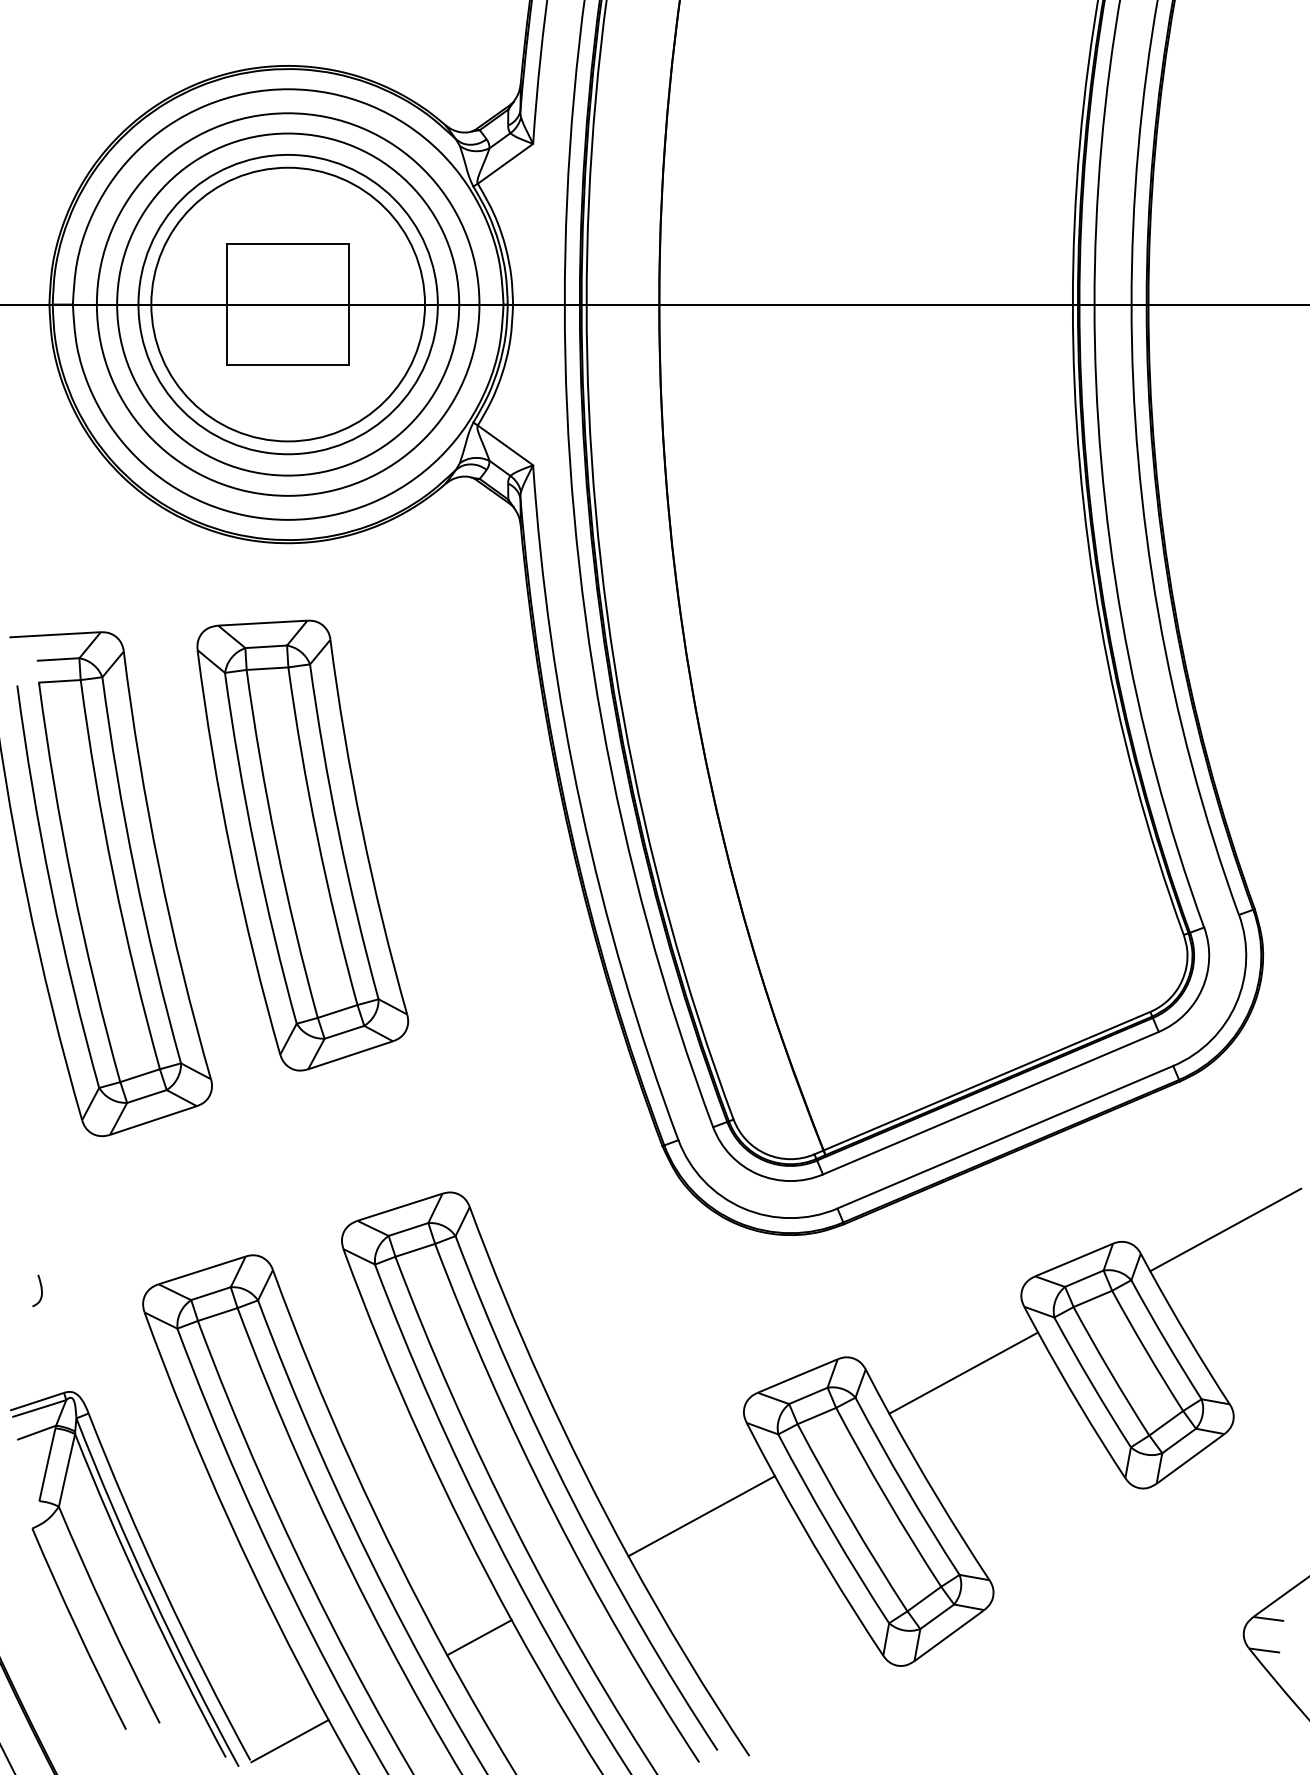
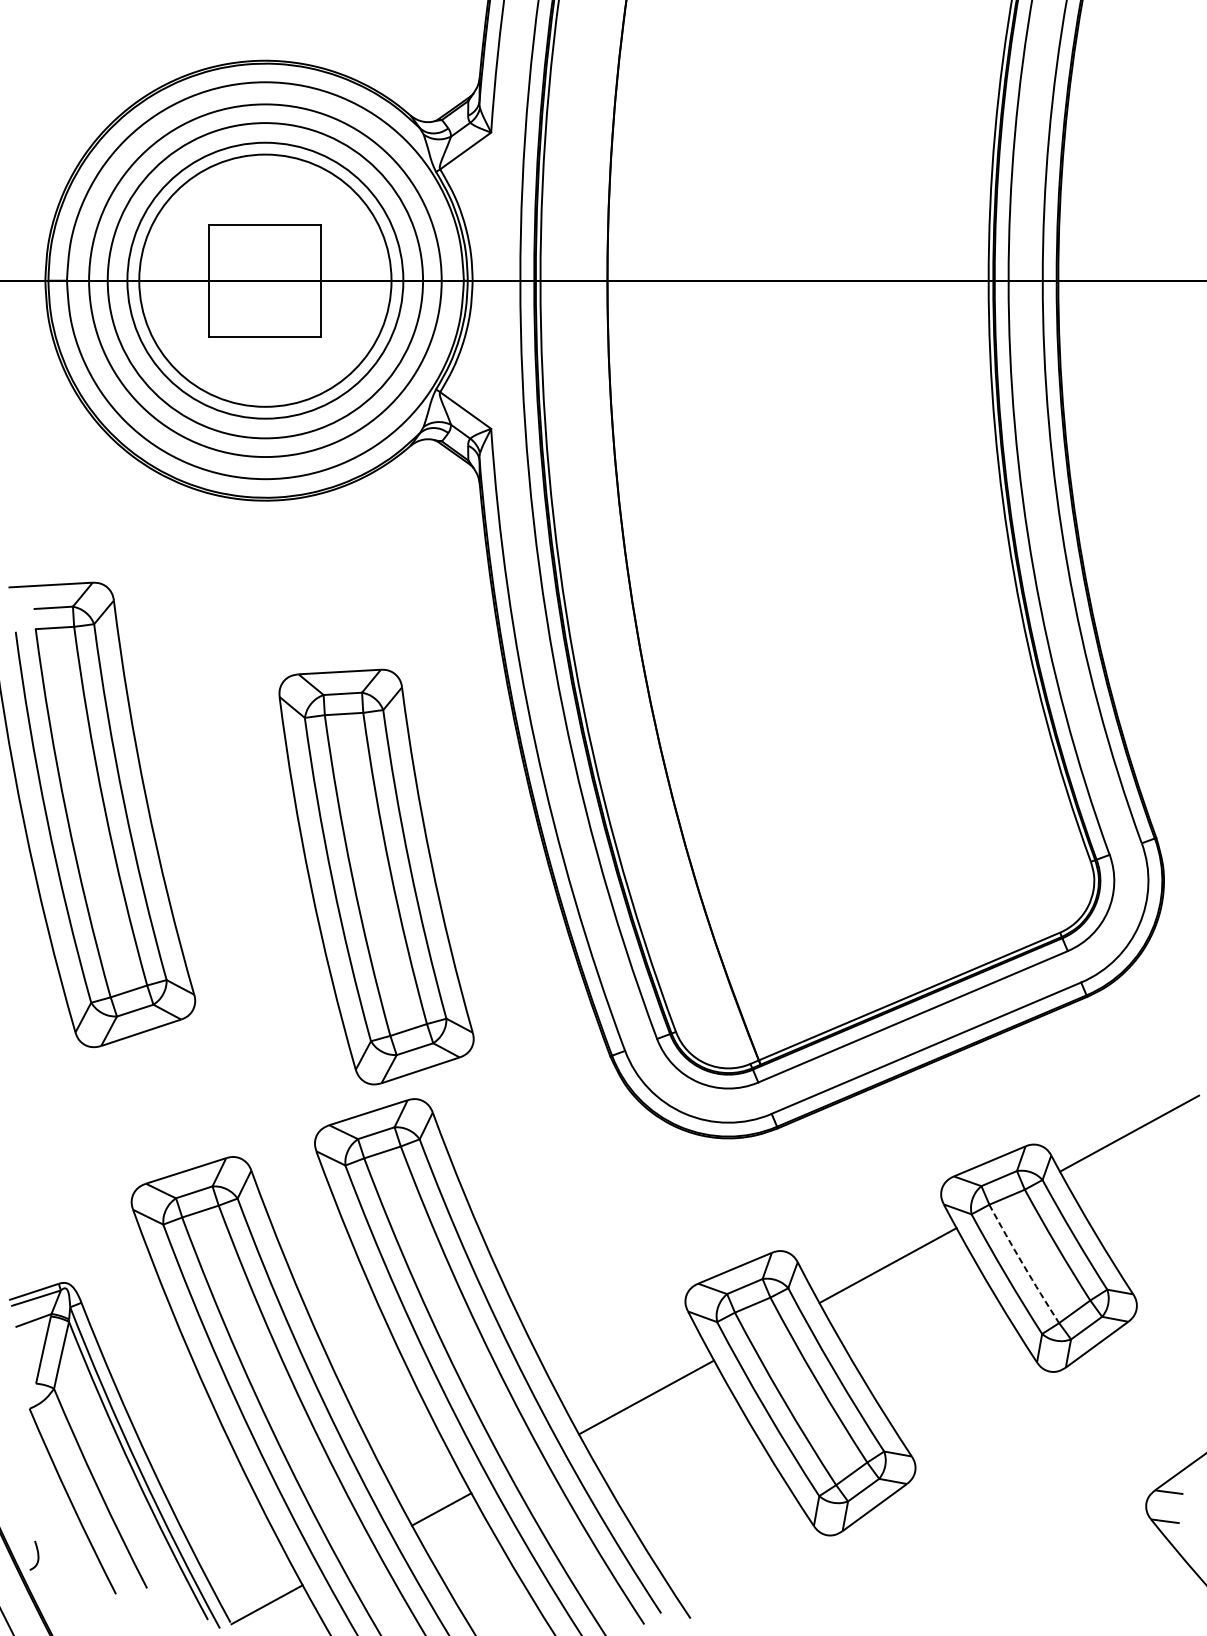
part: (302, 845) -> (376, 876), moved
curve: (40, 1289) -> (37, 1554), moved
arc: (1110, 1371) -> (1023, 1264), solid -> dashed

